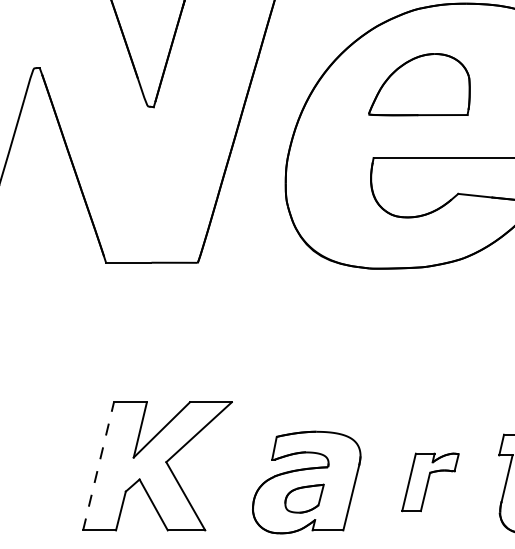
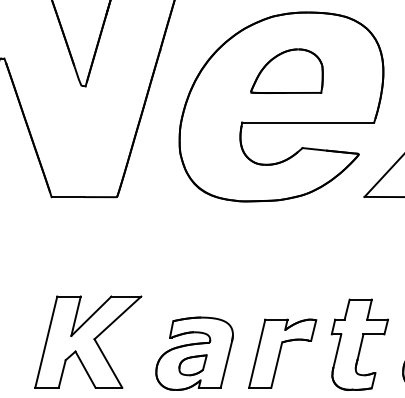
part: (418, 83) -> (286, 70), moved
line: (98, 466) -> (46, 342), dashed -> solid
part: (430, 482) -> (282, 353), size x1.67

